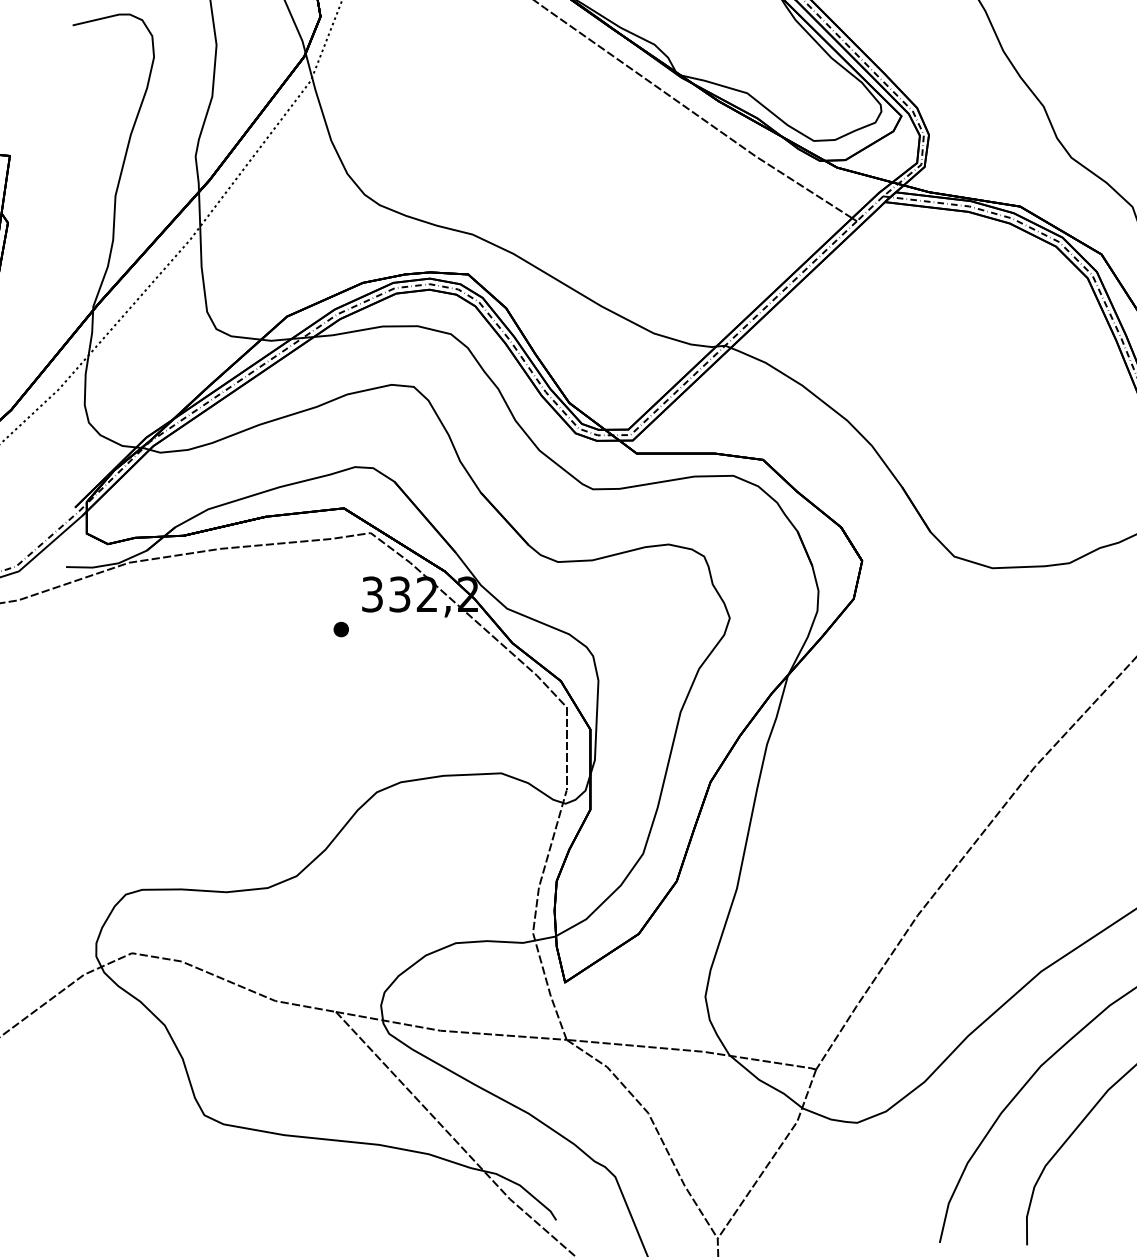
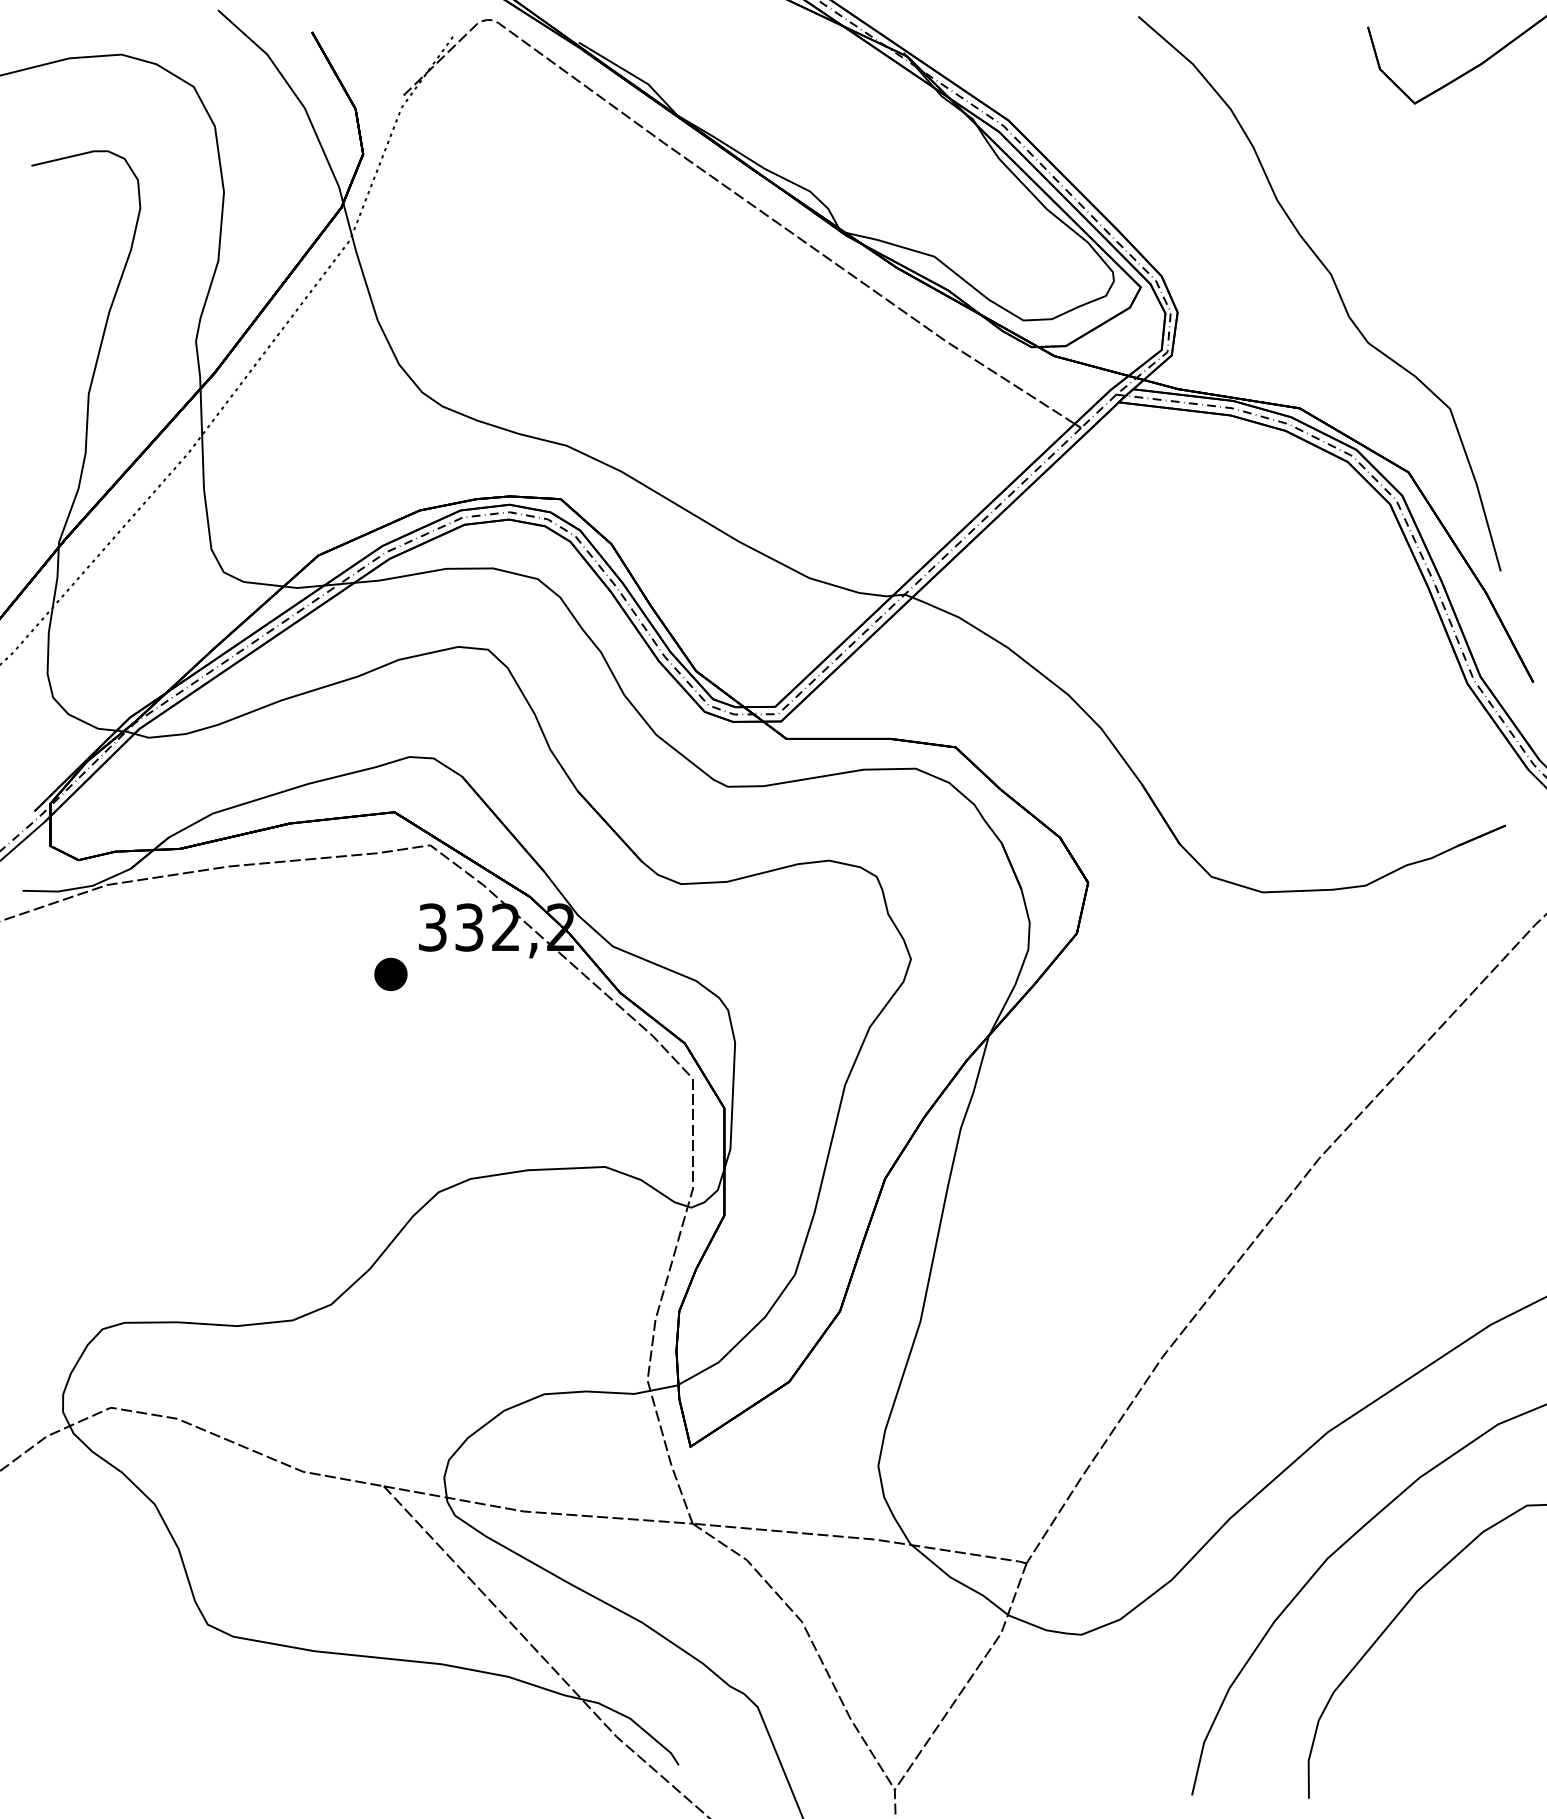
part: (340, 629) -> (390, 974), size x1.6

